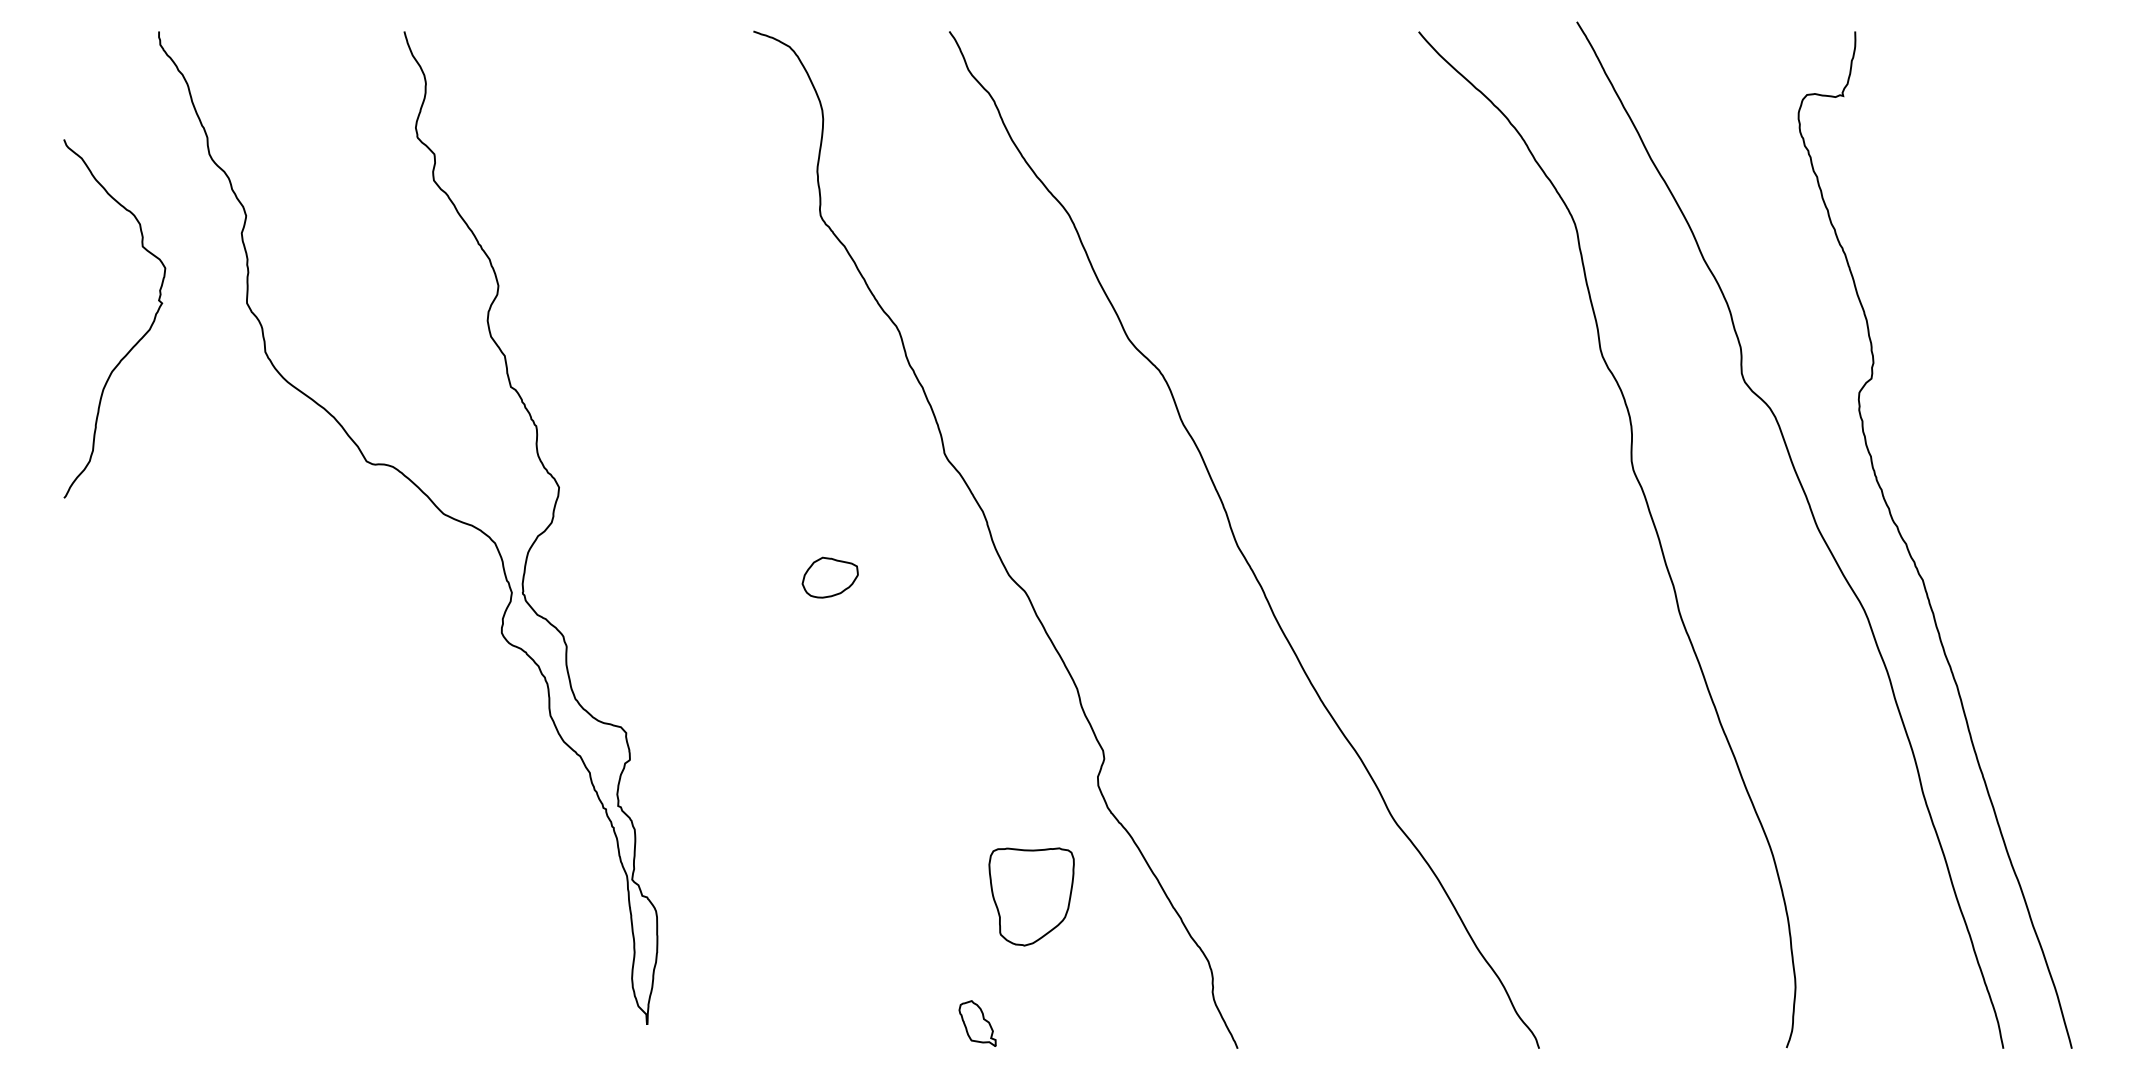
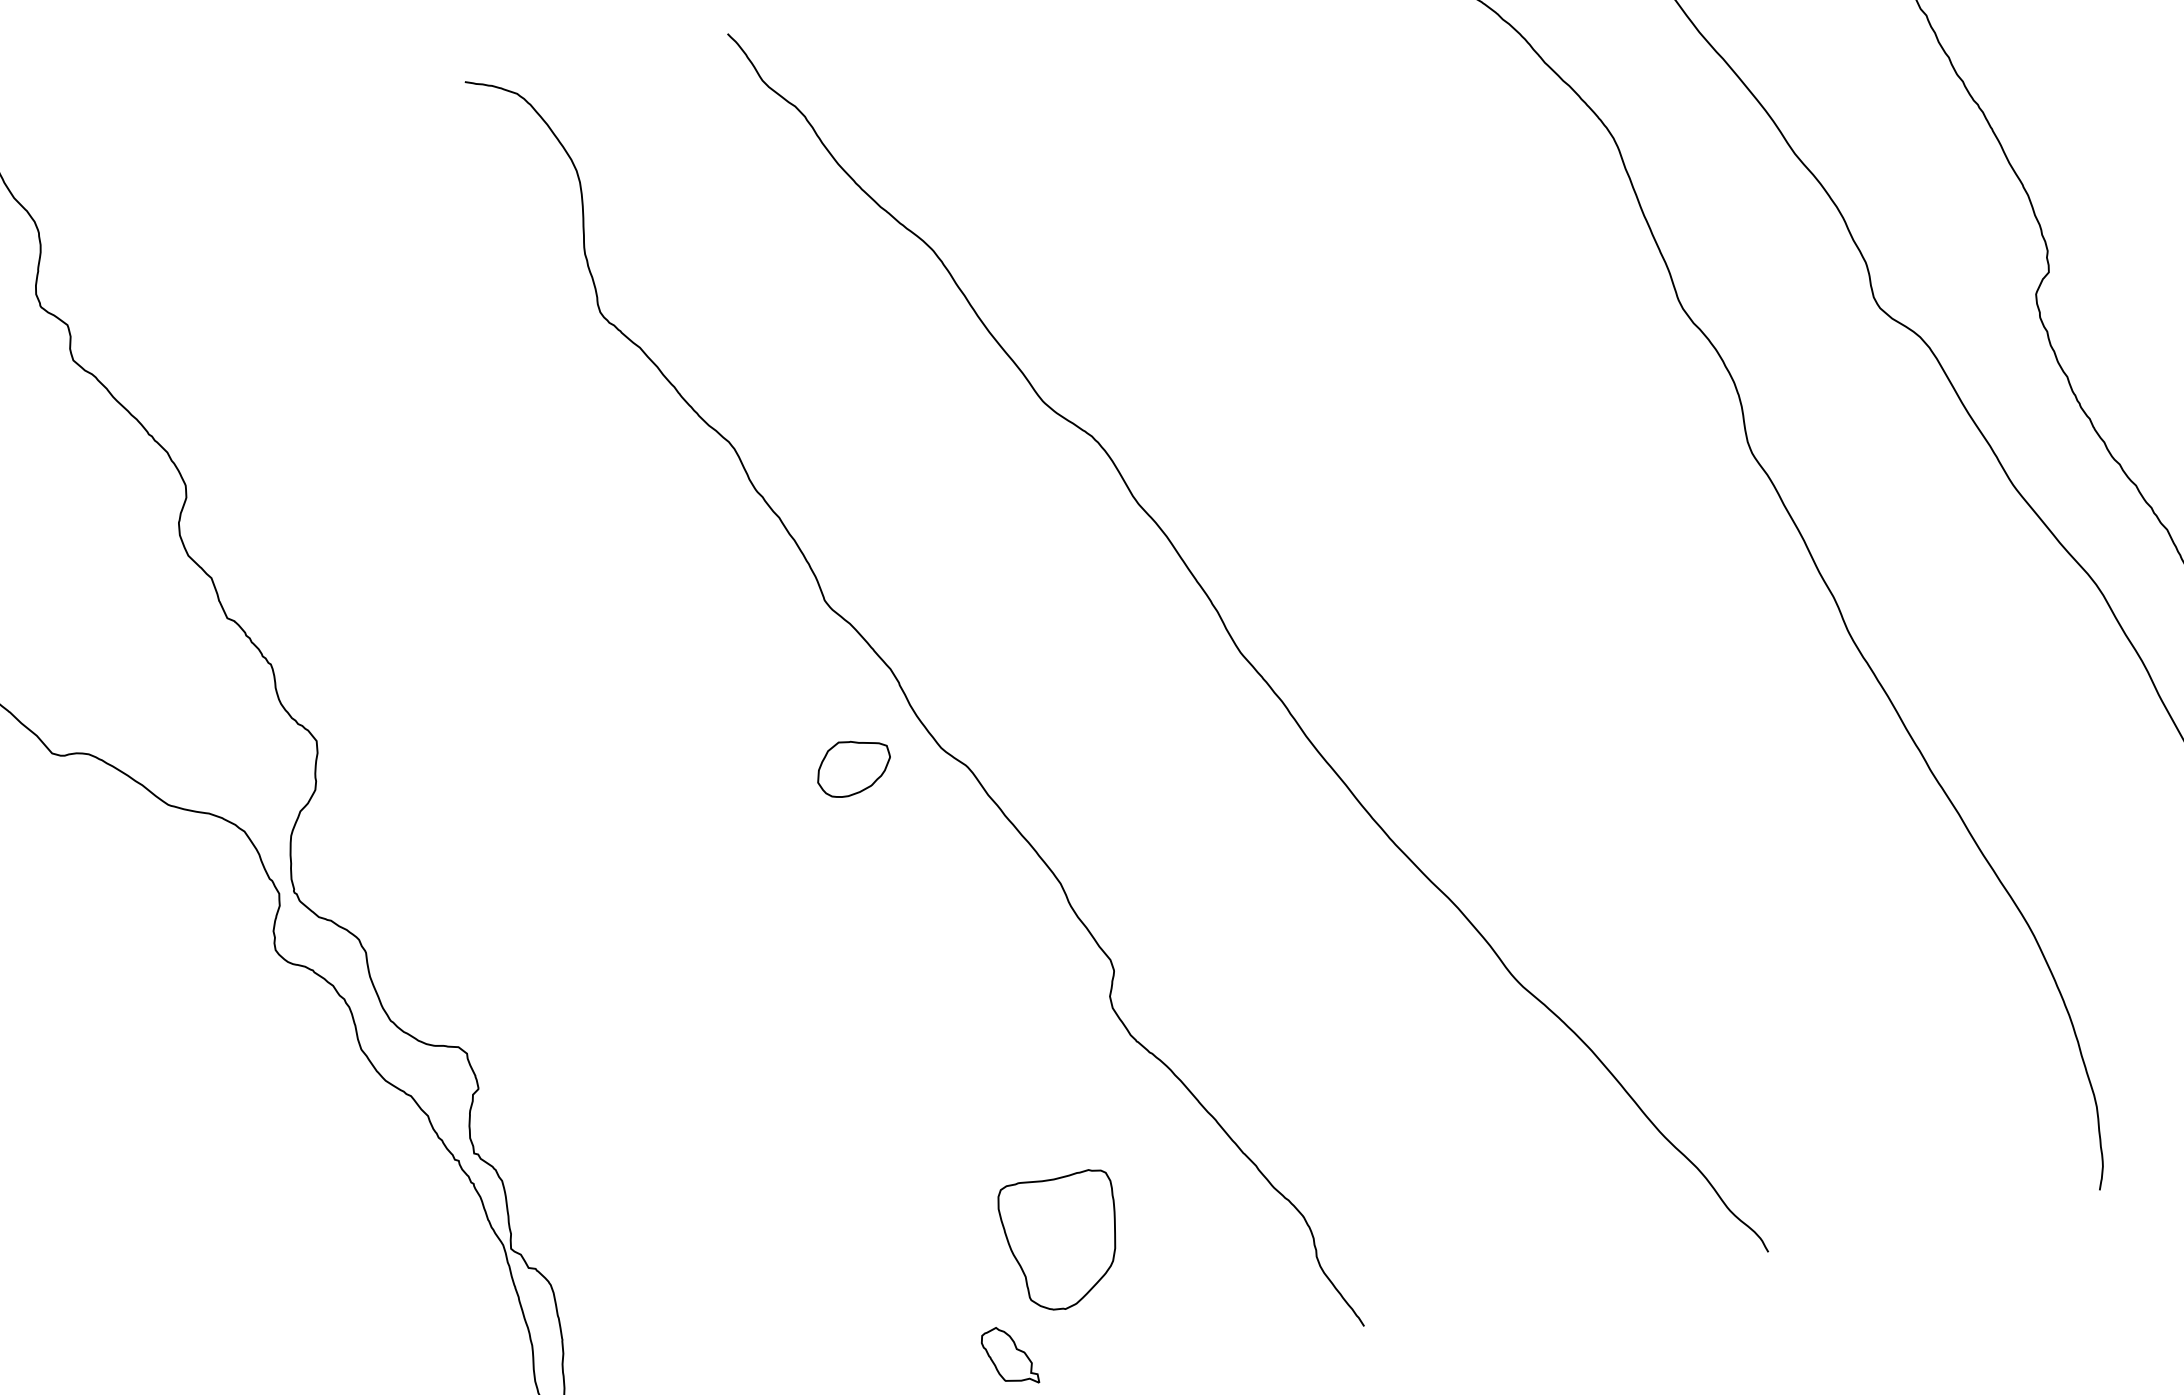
part: (829, 577) -> (852, 767), moved
part: (1031, 896) -> (1062, 1241), moved

